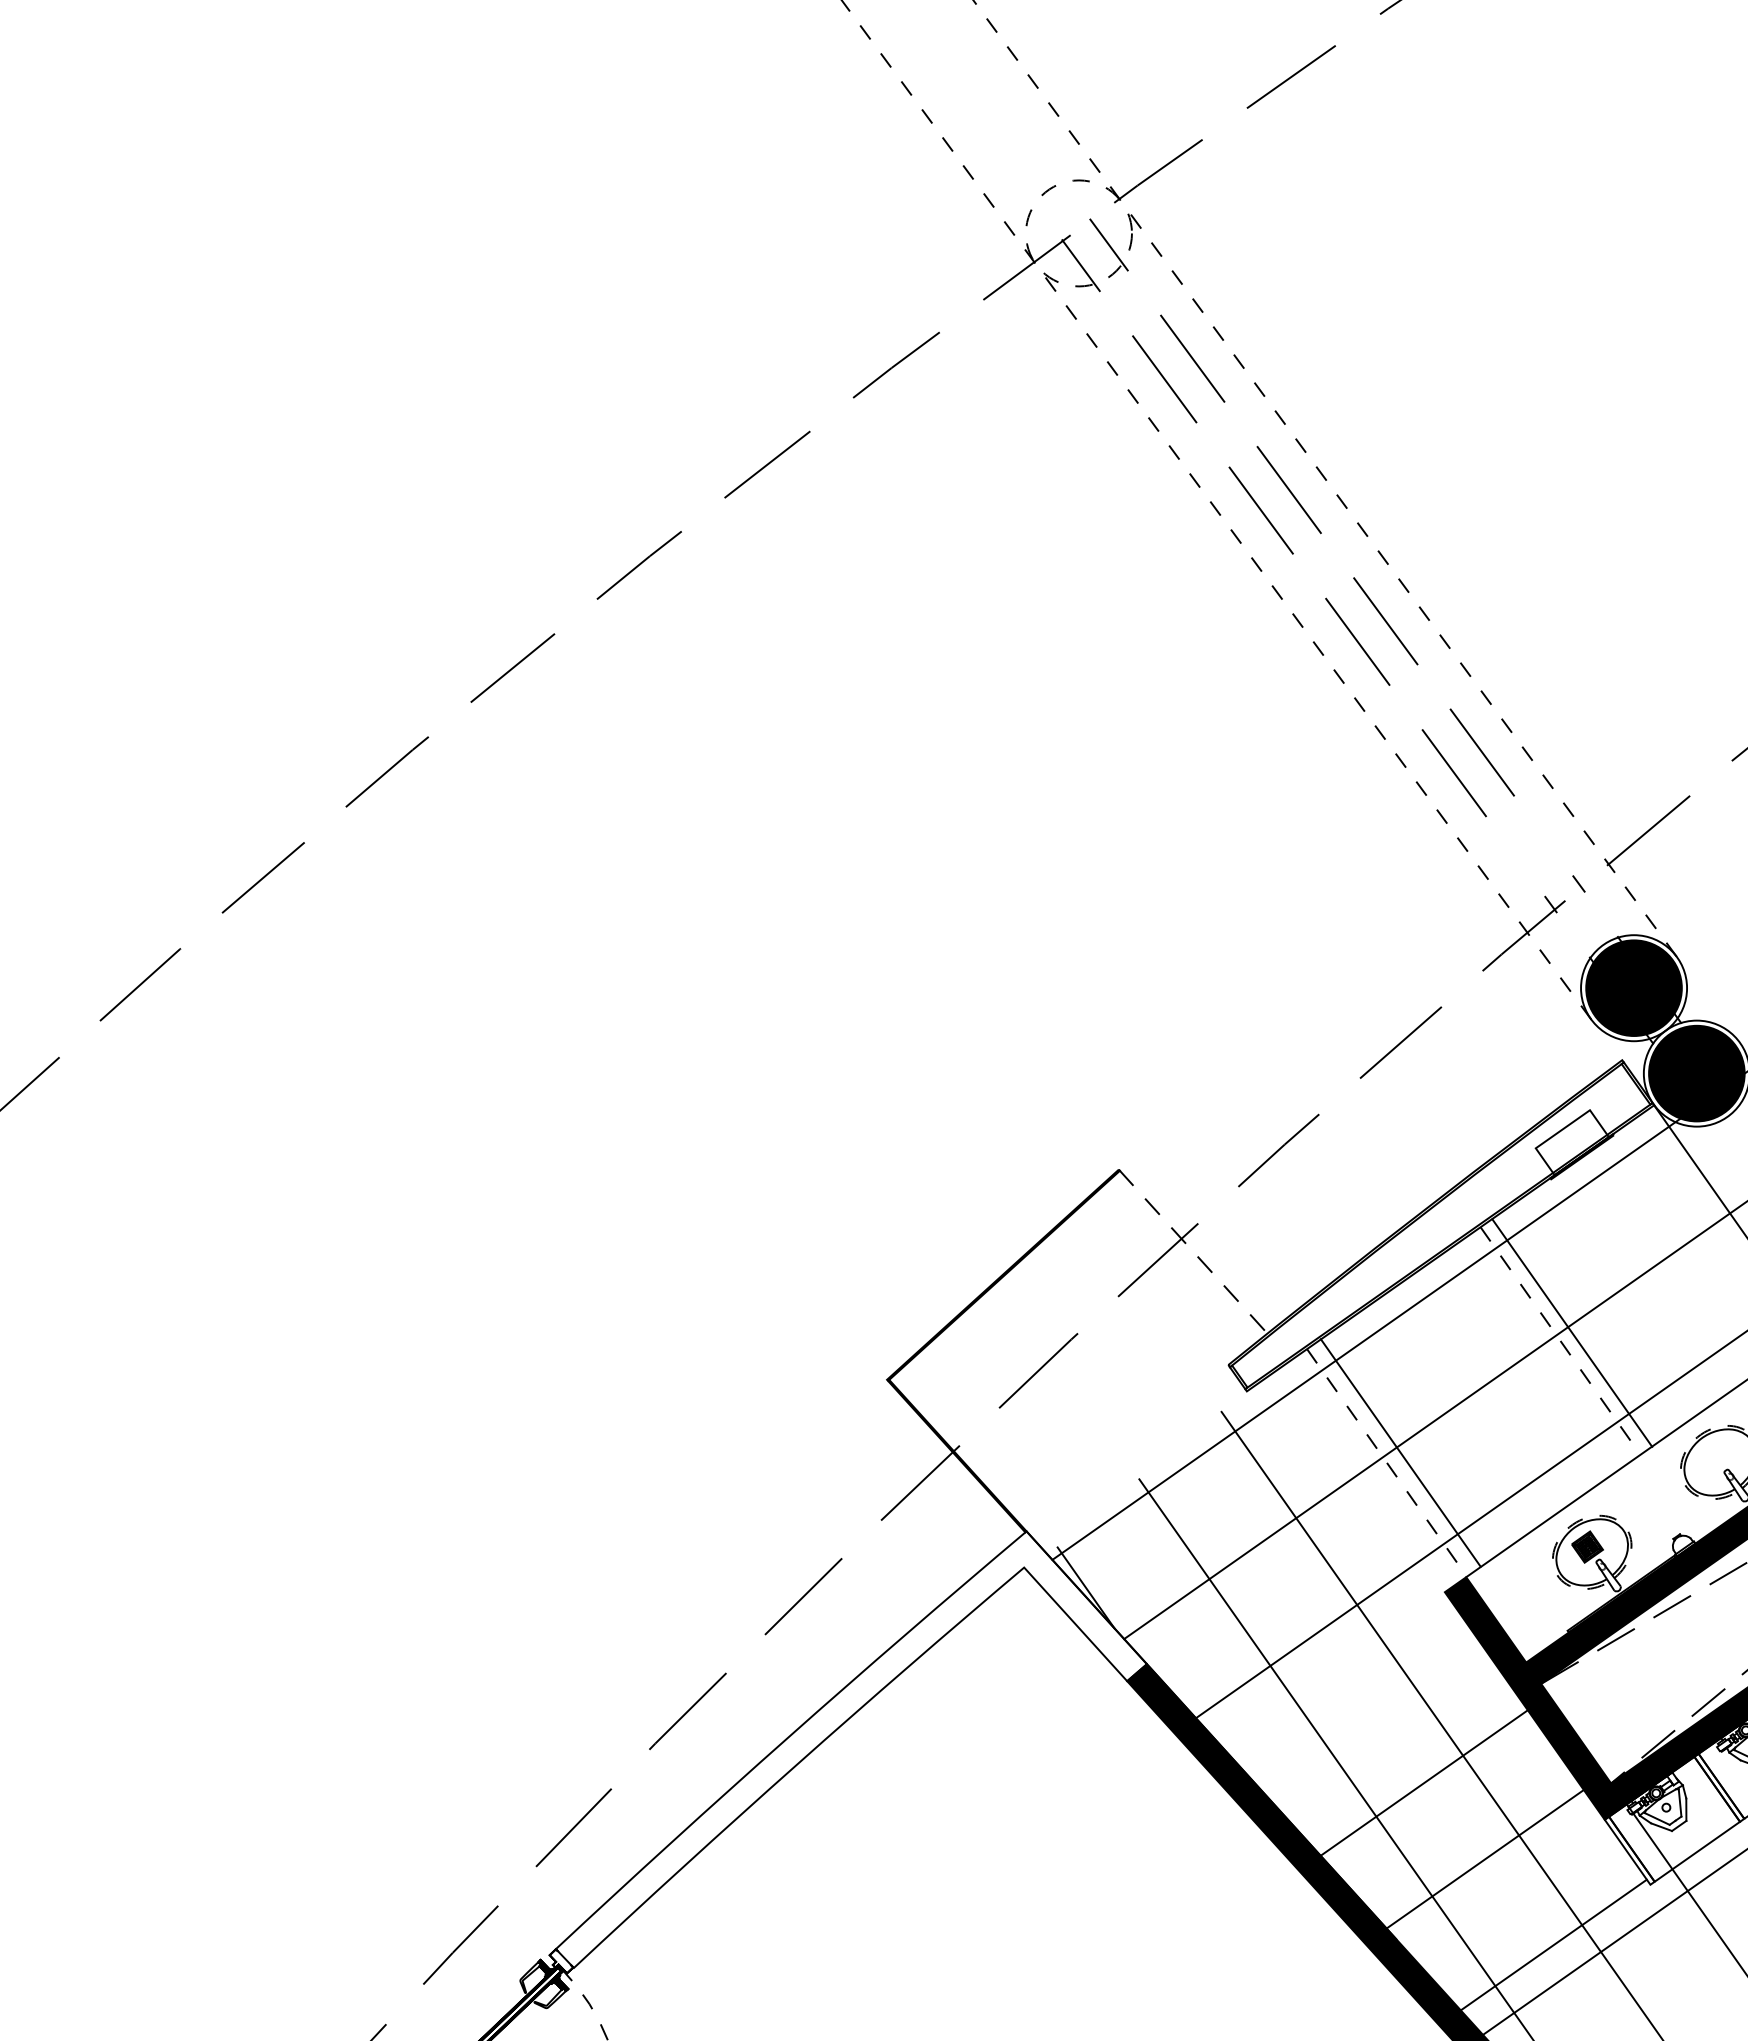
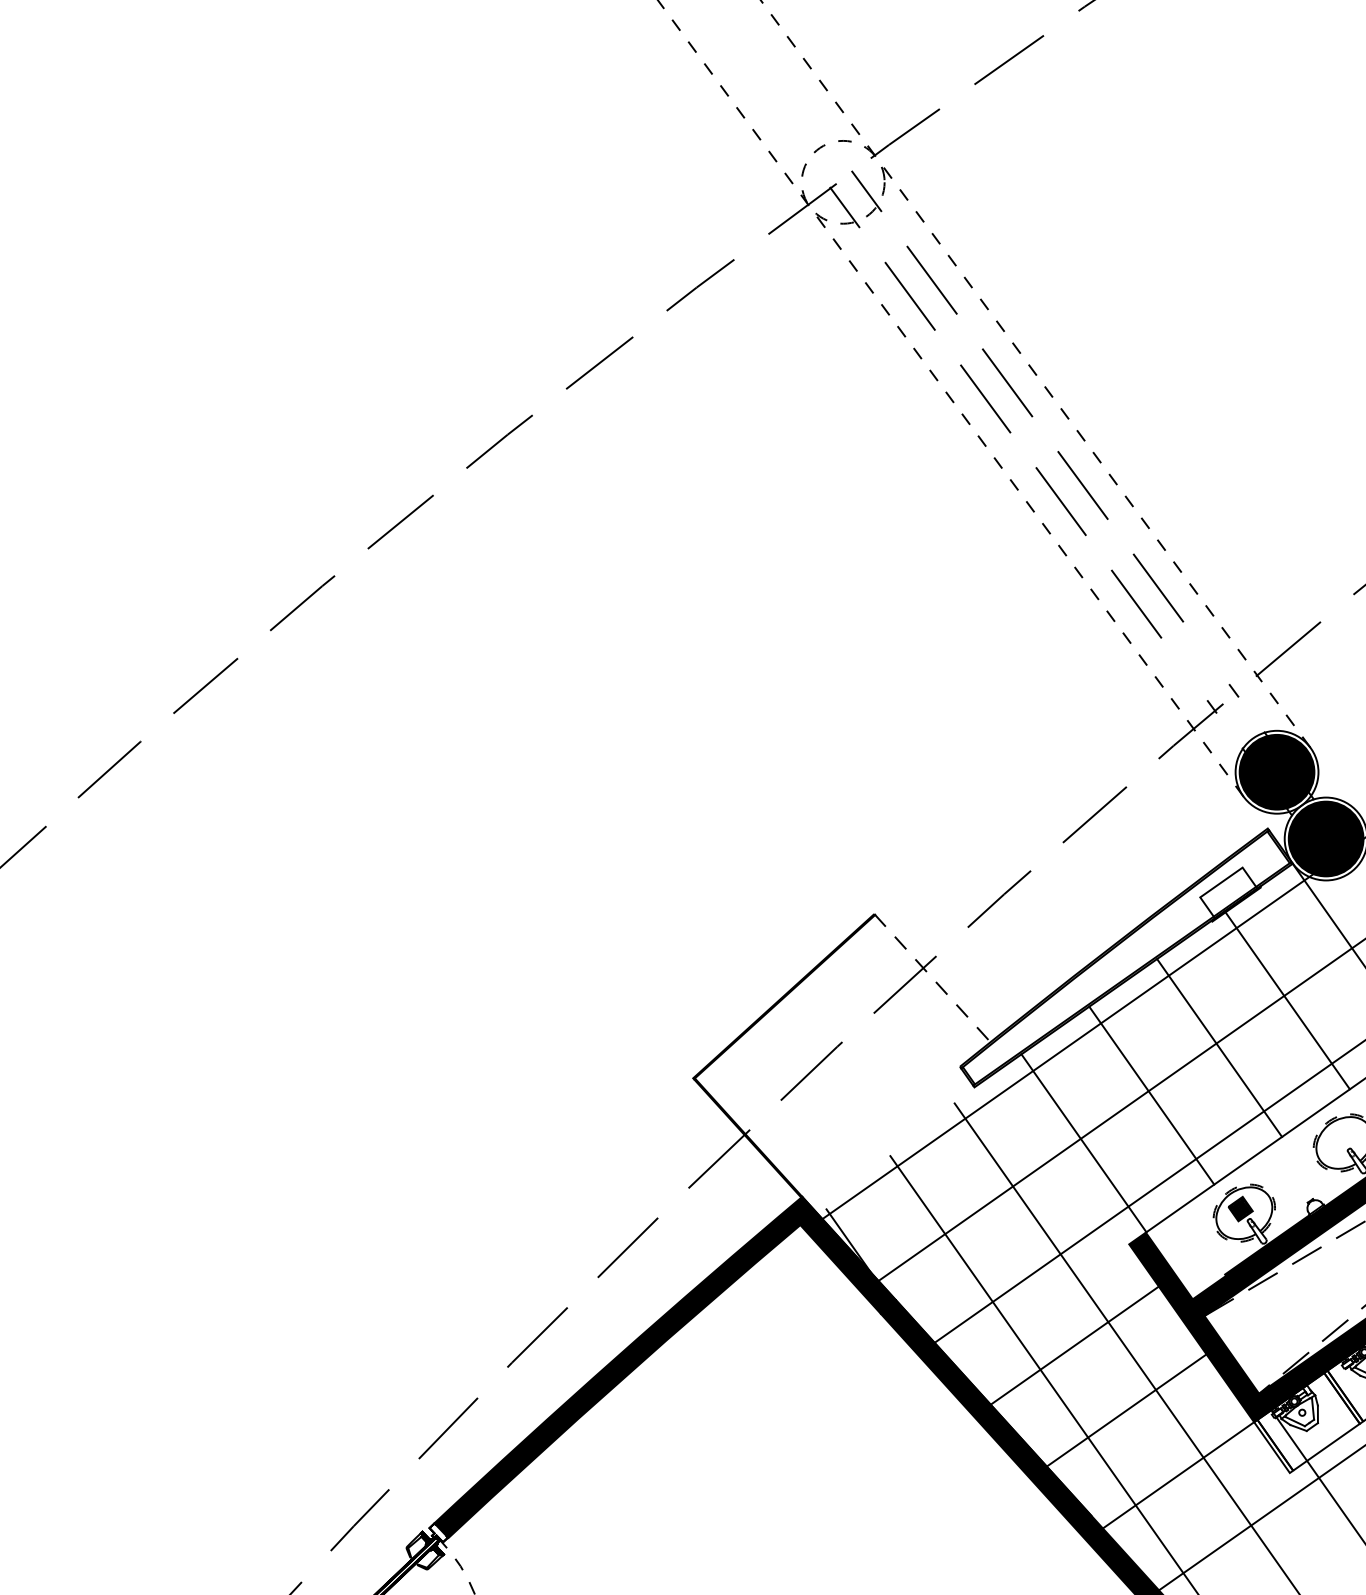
line: (1572, 1332) -> (1287, 999), moved
line: (1560, 1341) -> (1219, 1048), dashed -> solid
line: (1400, 1452) -> (1151, 1095), moved
line: (1387, 1463) -> (1084, 1143), dashed -> solid
fill: (850, 1749) -> (664, 1367), added
line: (1419, 1785) -> (1074, 1345), moved
line: (1481, 1861) -> (1126, 1410), moved
line: (1549, 1947) -> (1178, 1475), moved

